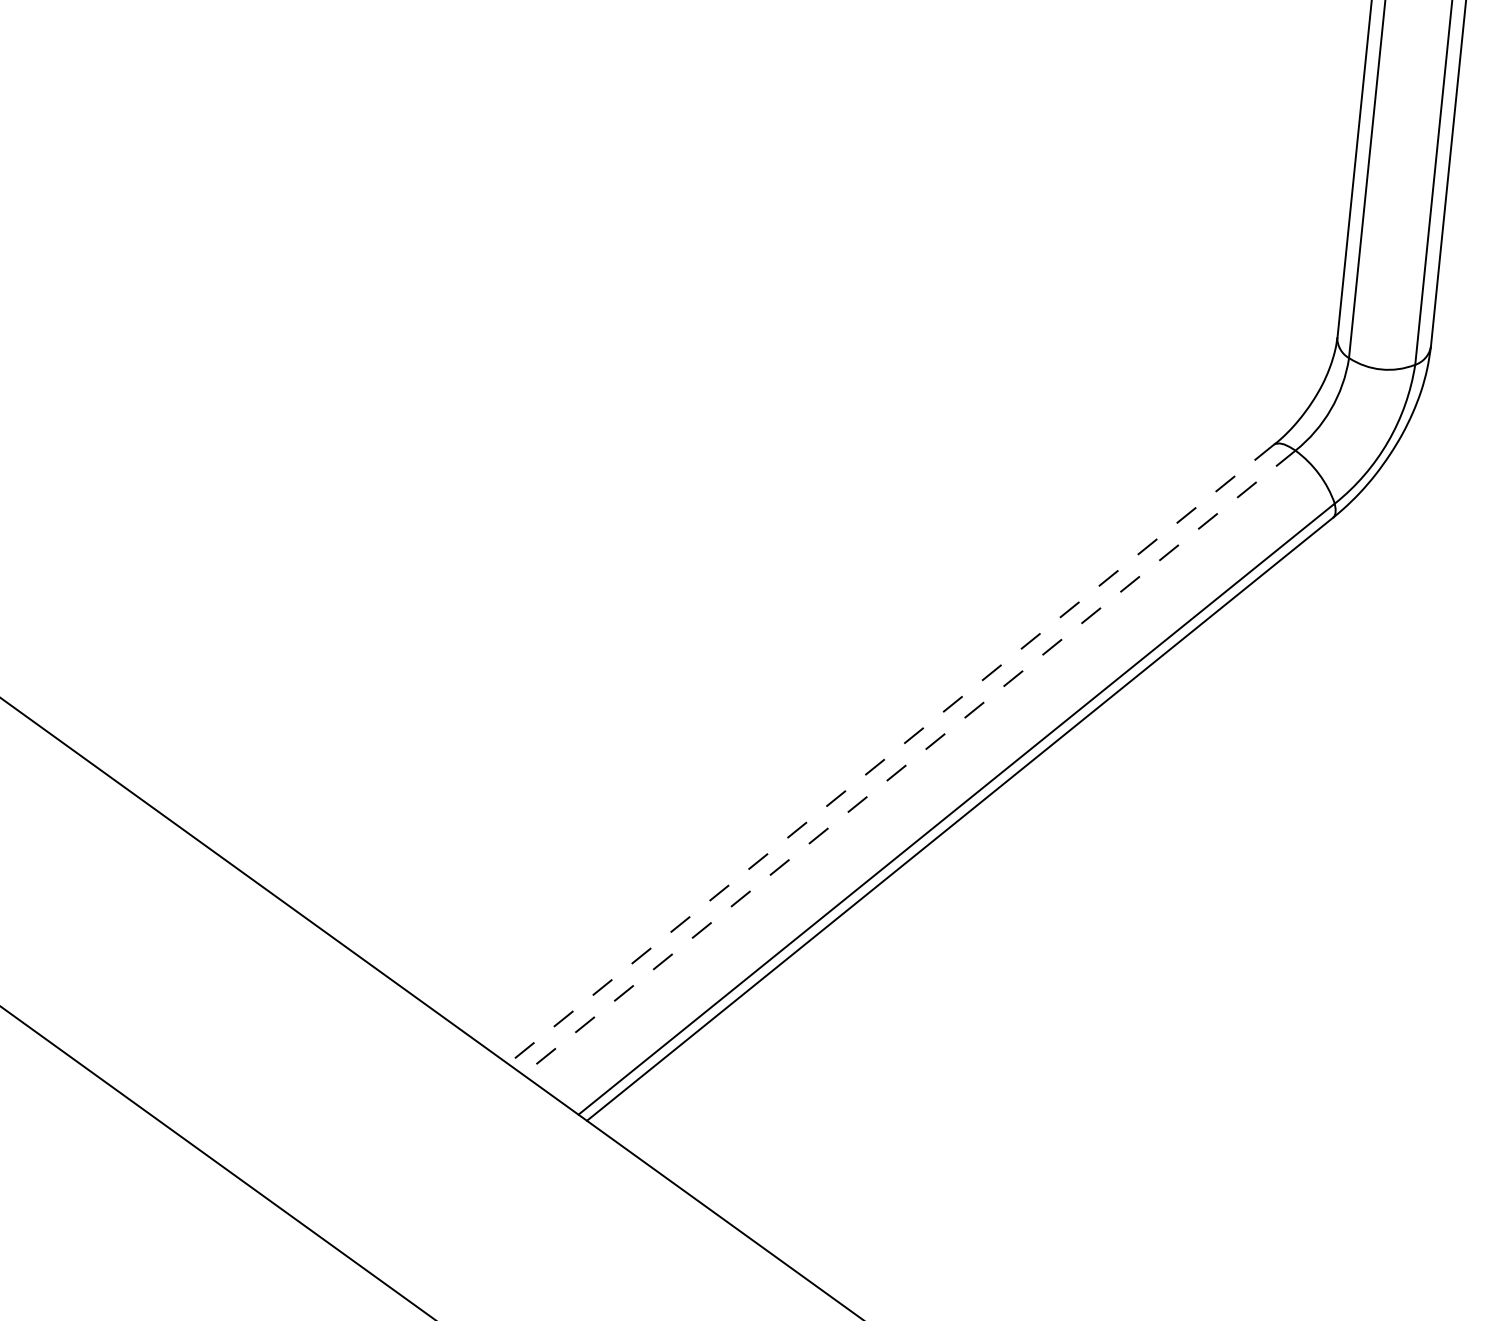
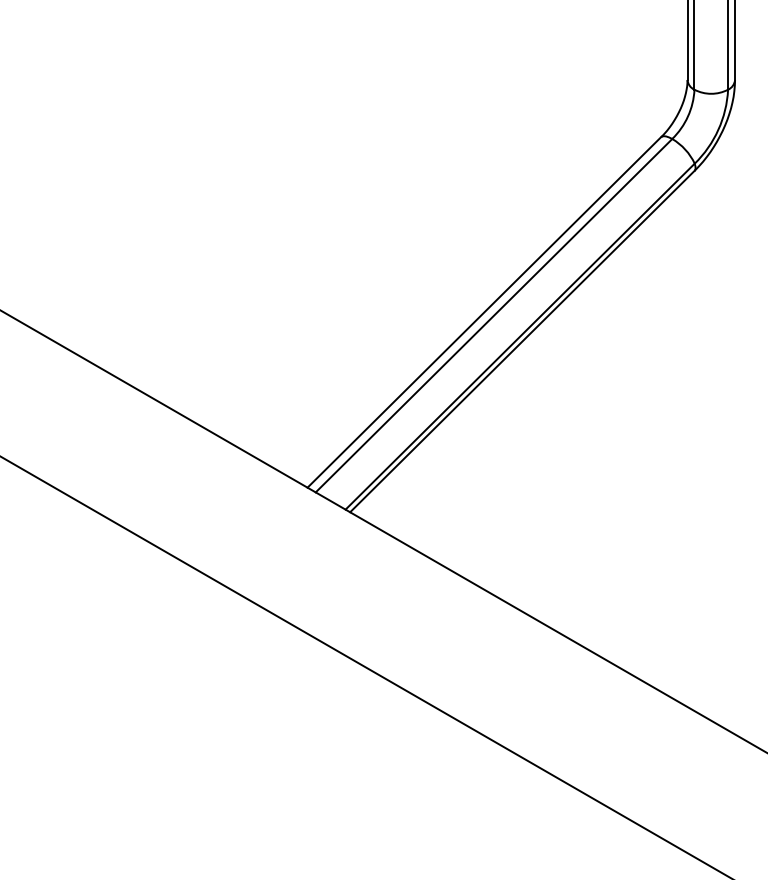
line: (891, 754) -> (484, 312), dashed -> solid
line: (908, 764) -> (493, 316), dashed -> solid

